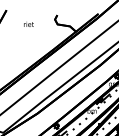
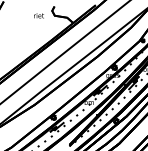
text: (28, 24) -> (38, 15), moved

